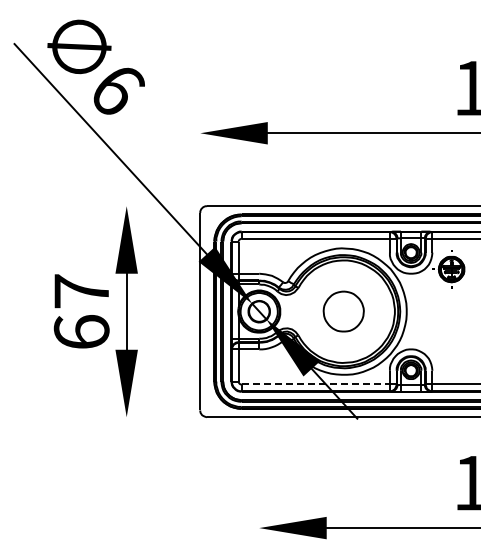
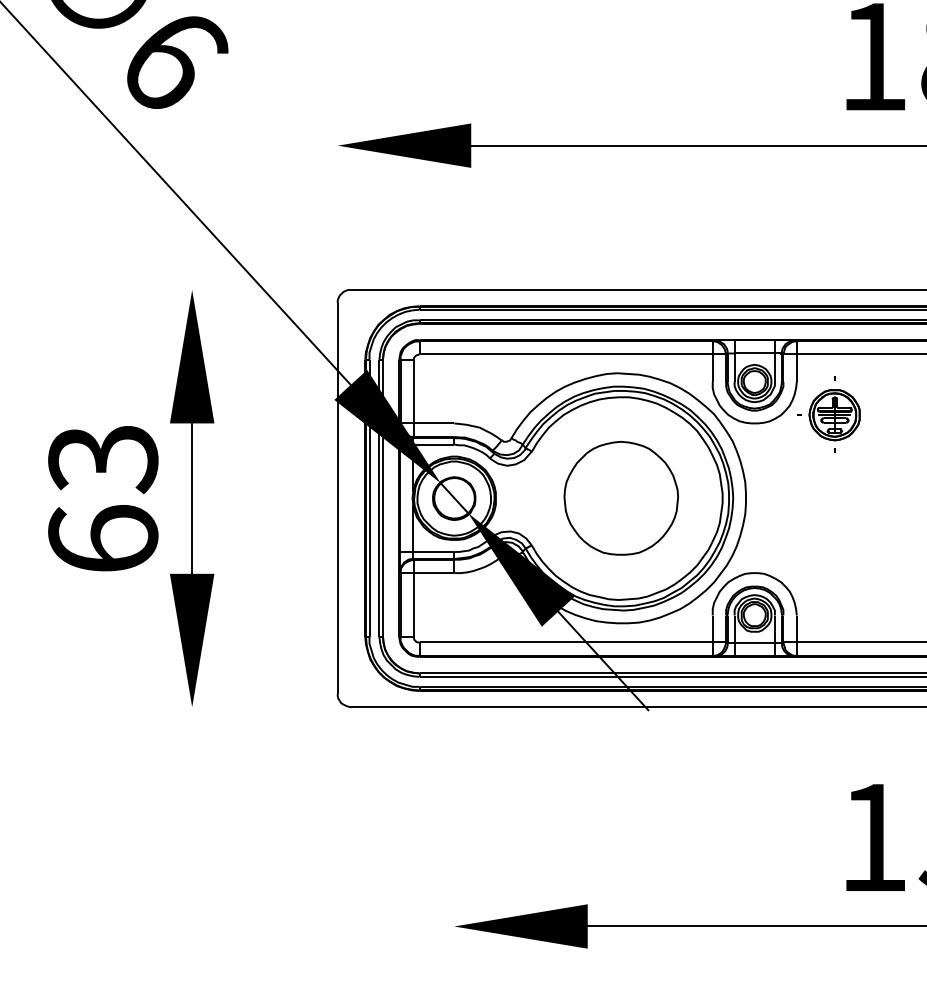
text: (81, 291) -> (102, 458), 67 -> 63
part: (343, 311) -> (620, 498), size x1.43
line: (316, 384) -> (567, 642), dashed -> solid

